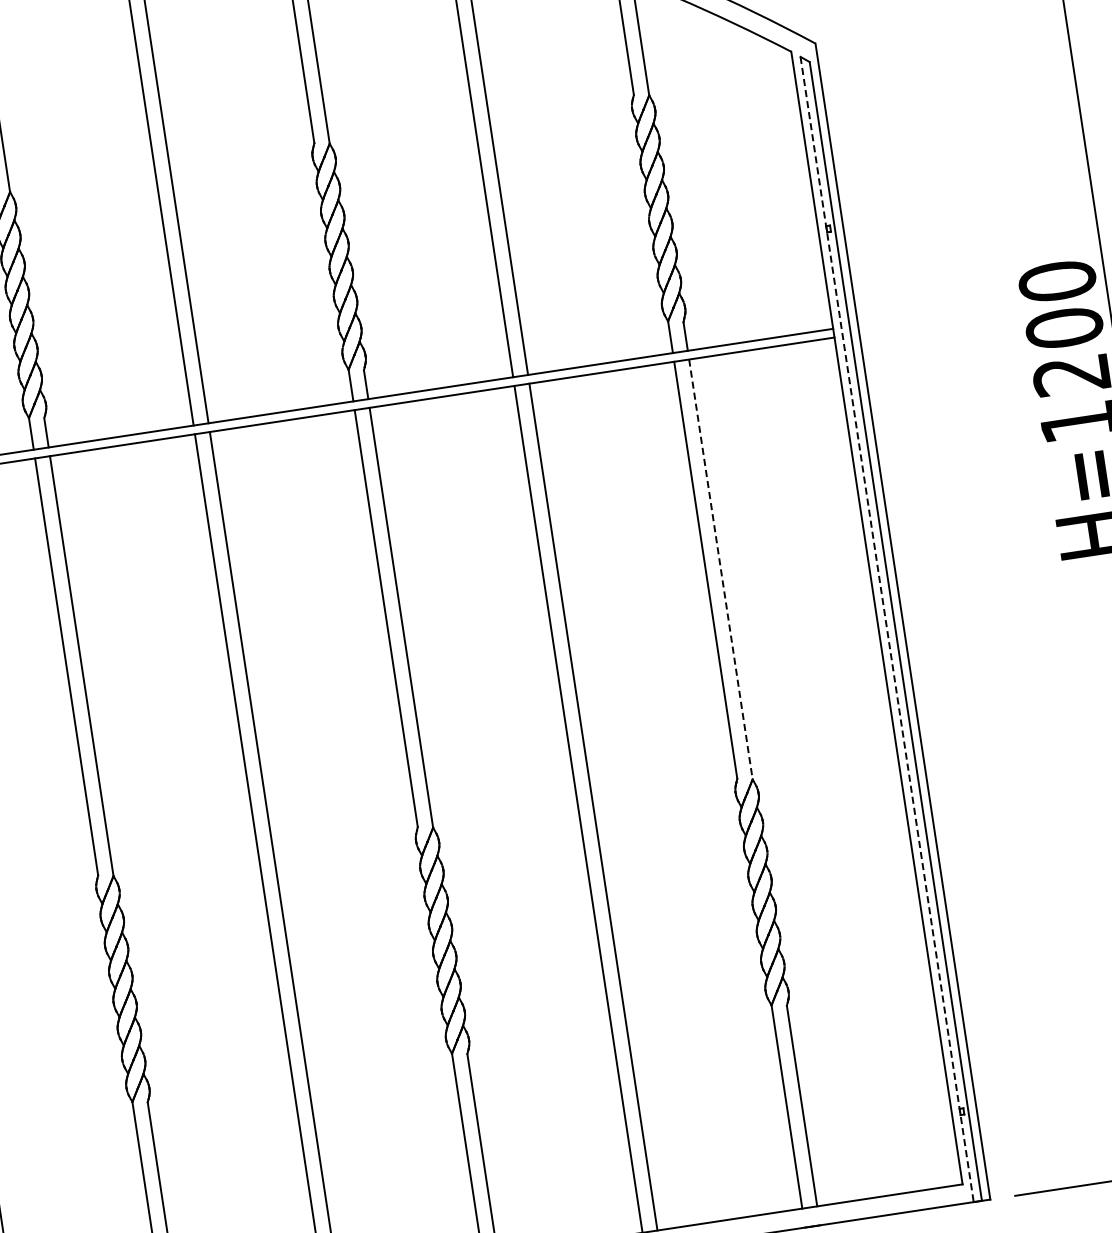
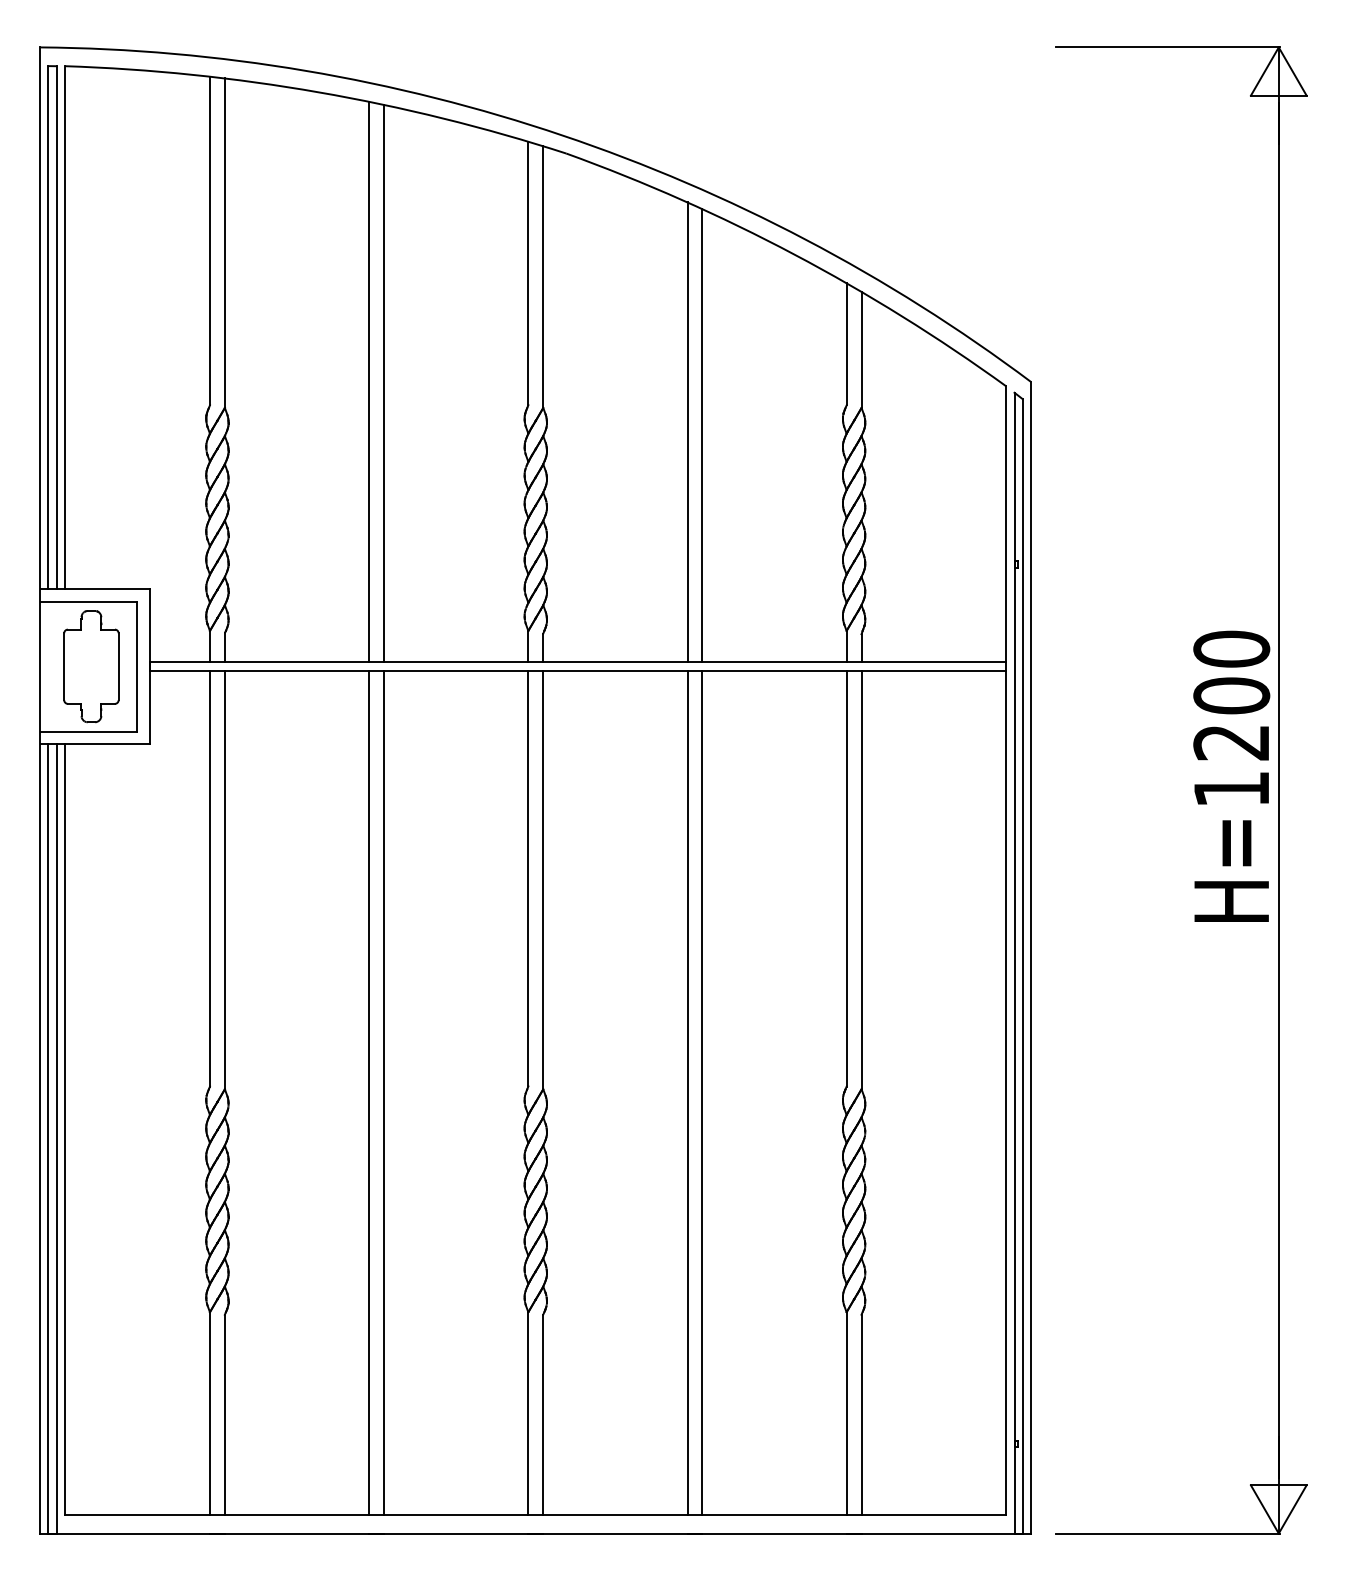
line: (720, 569) -> (861, 880), dashed -> solid
line: (887, 629) -> (1014, 963), dashed -> solid

